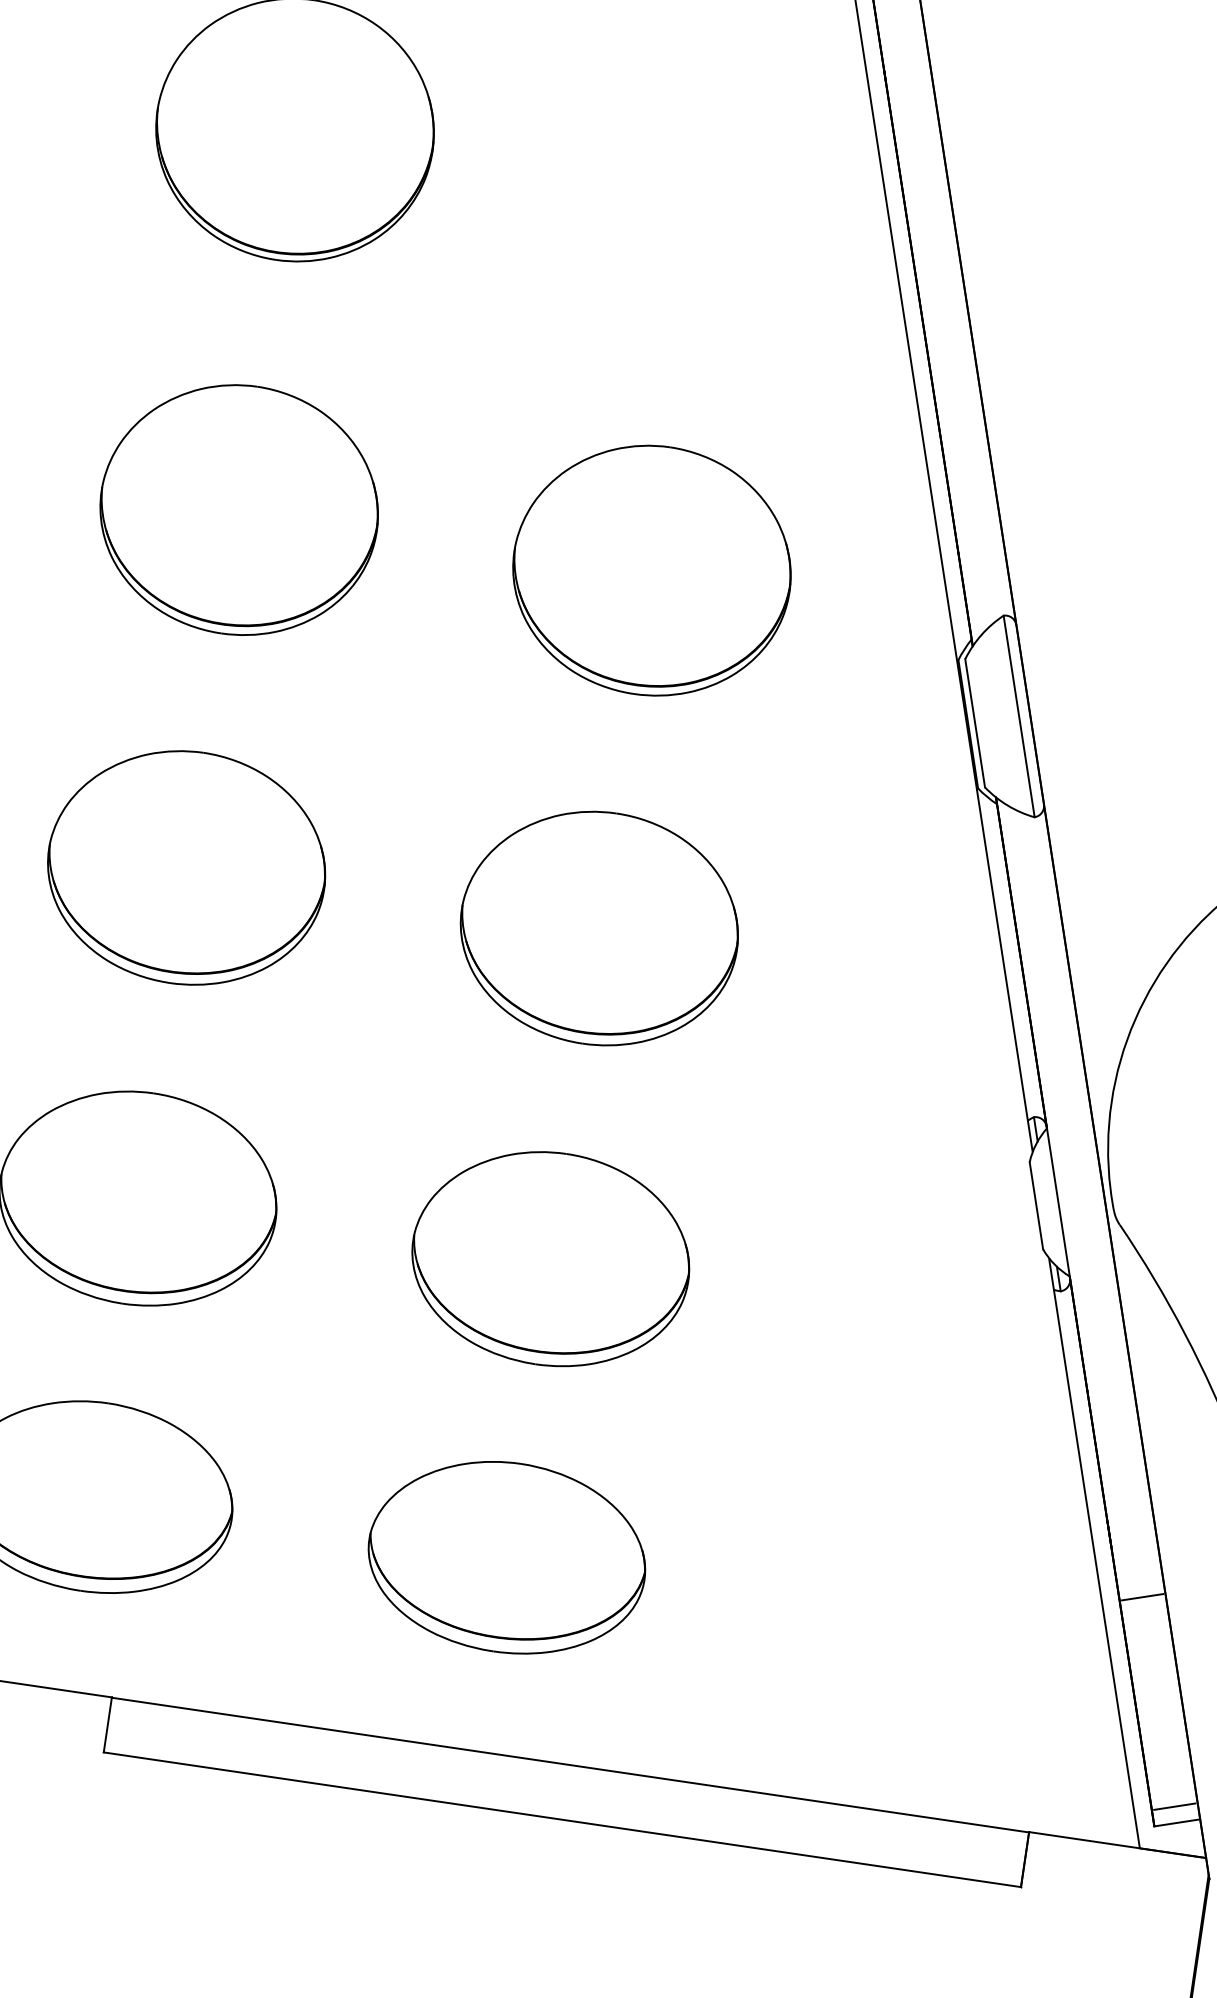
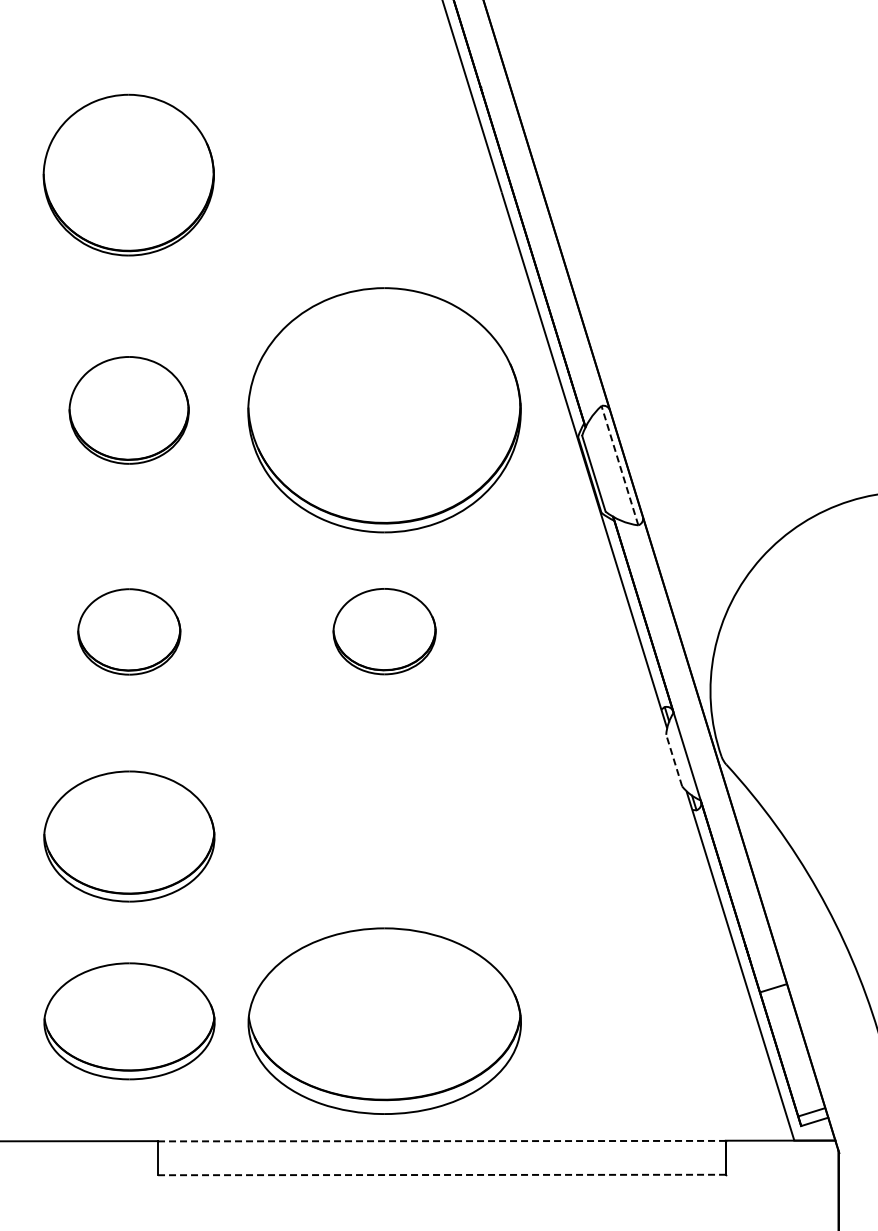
part: (240, 510) -> (129, 410), size x0.7
part: (652, 569) -> (384, 409), size x1.6
line: (1018, 716) -> (619, 465), solid -> dashed
part: (187, 867) -> (129, 631), size x0.6
part: (599, 928) -> (384, 631), size x0.6
line: (1036, 1205) -> (674, 760), solid -> dashed
part: (550, 1259) -> (384, 836), removed
part: (508, 1556) -> (385, 1020), size x1.6
line: (569, 1765) -> (441, 1141), solid -> dashed
line: (561, 1818) -> (441, 1174), solid -> dashed

